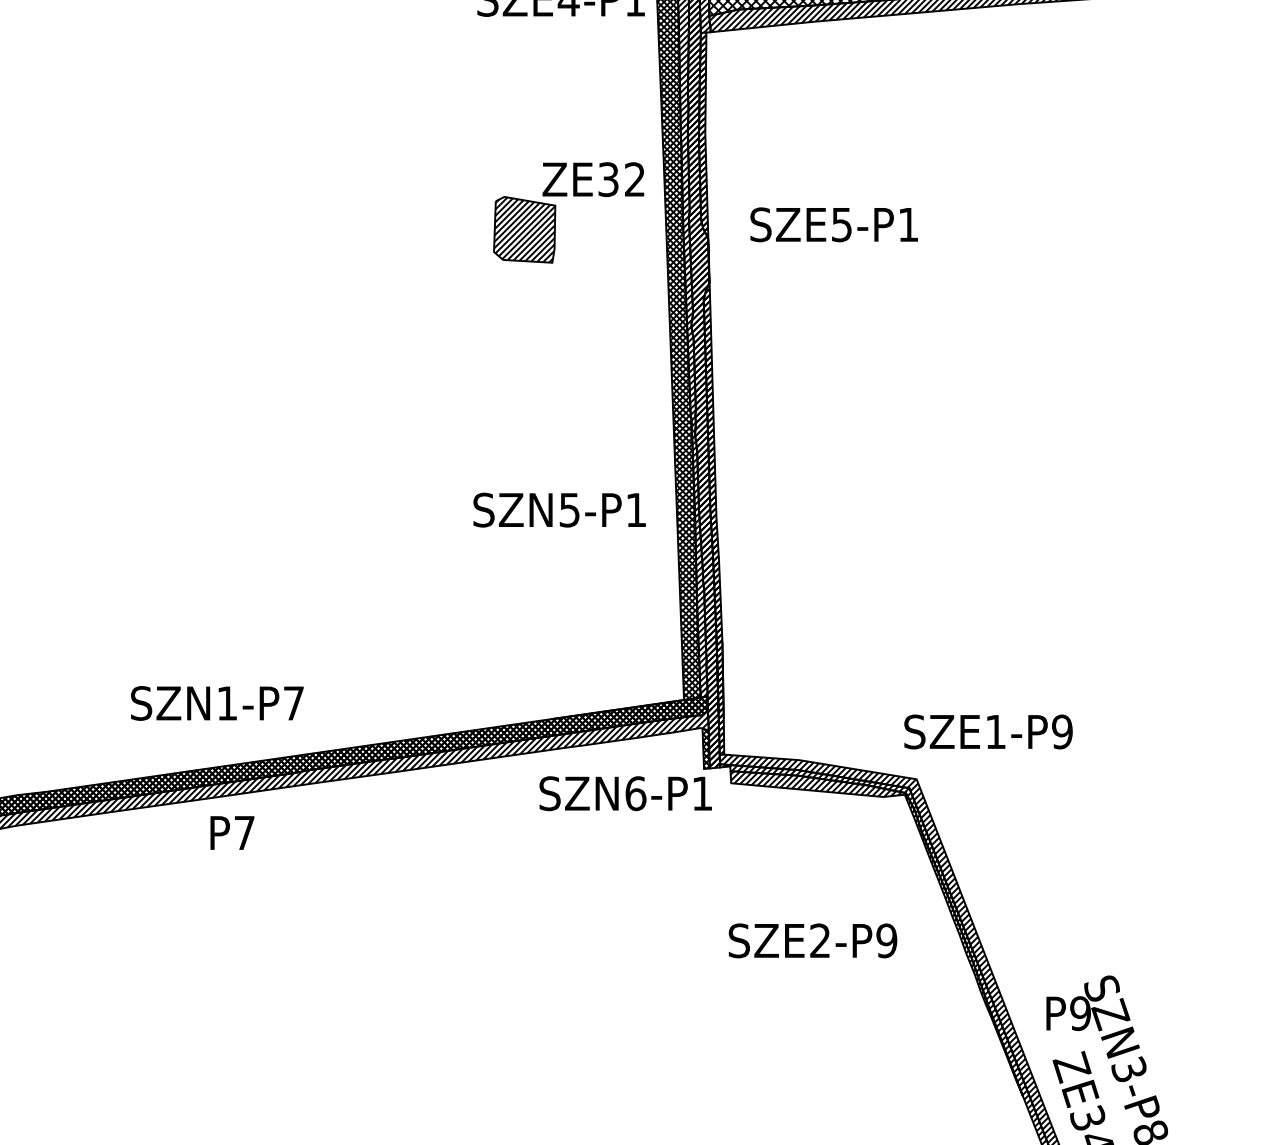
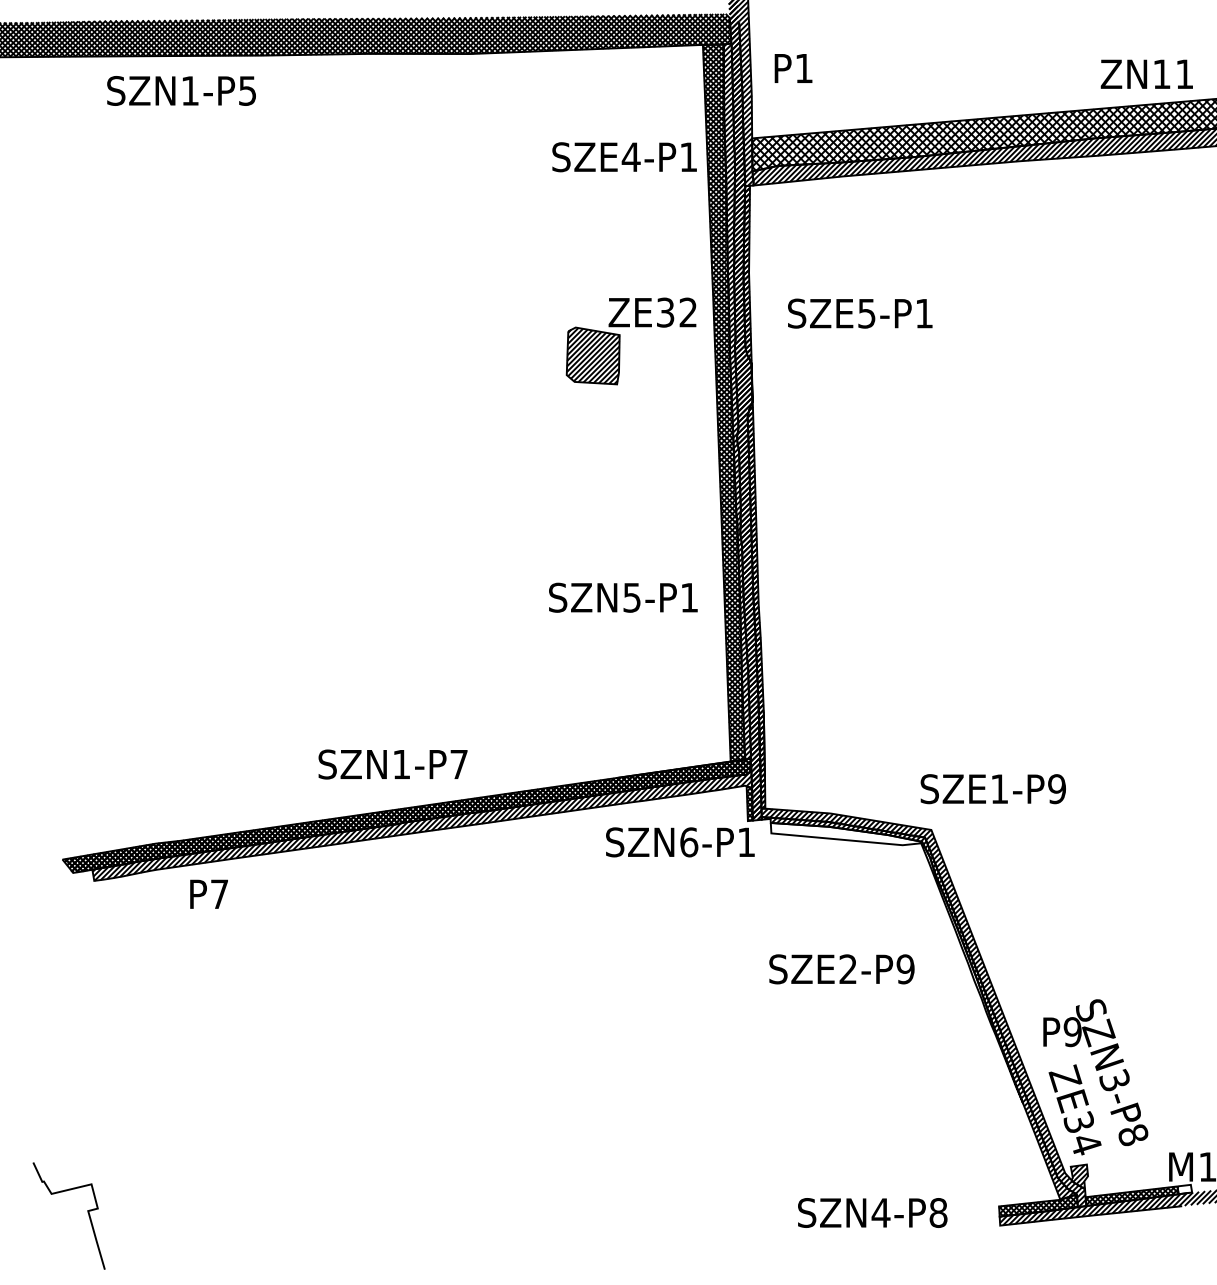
text: (834, 224) -> (860, 313), moved
text: (216, 703) -> (392, 764), moved
text: (231, 832) -> (208, 893), moved
hatch: (875, 931) -> (895, 961), removed

